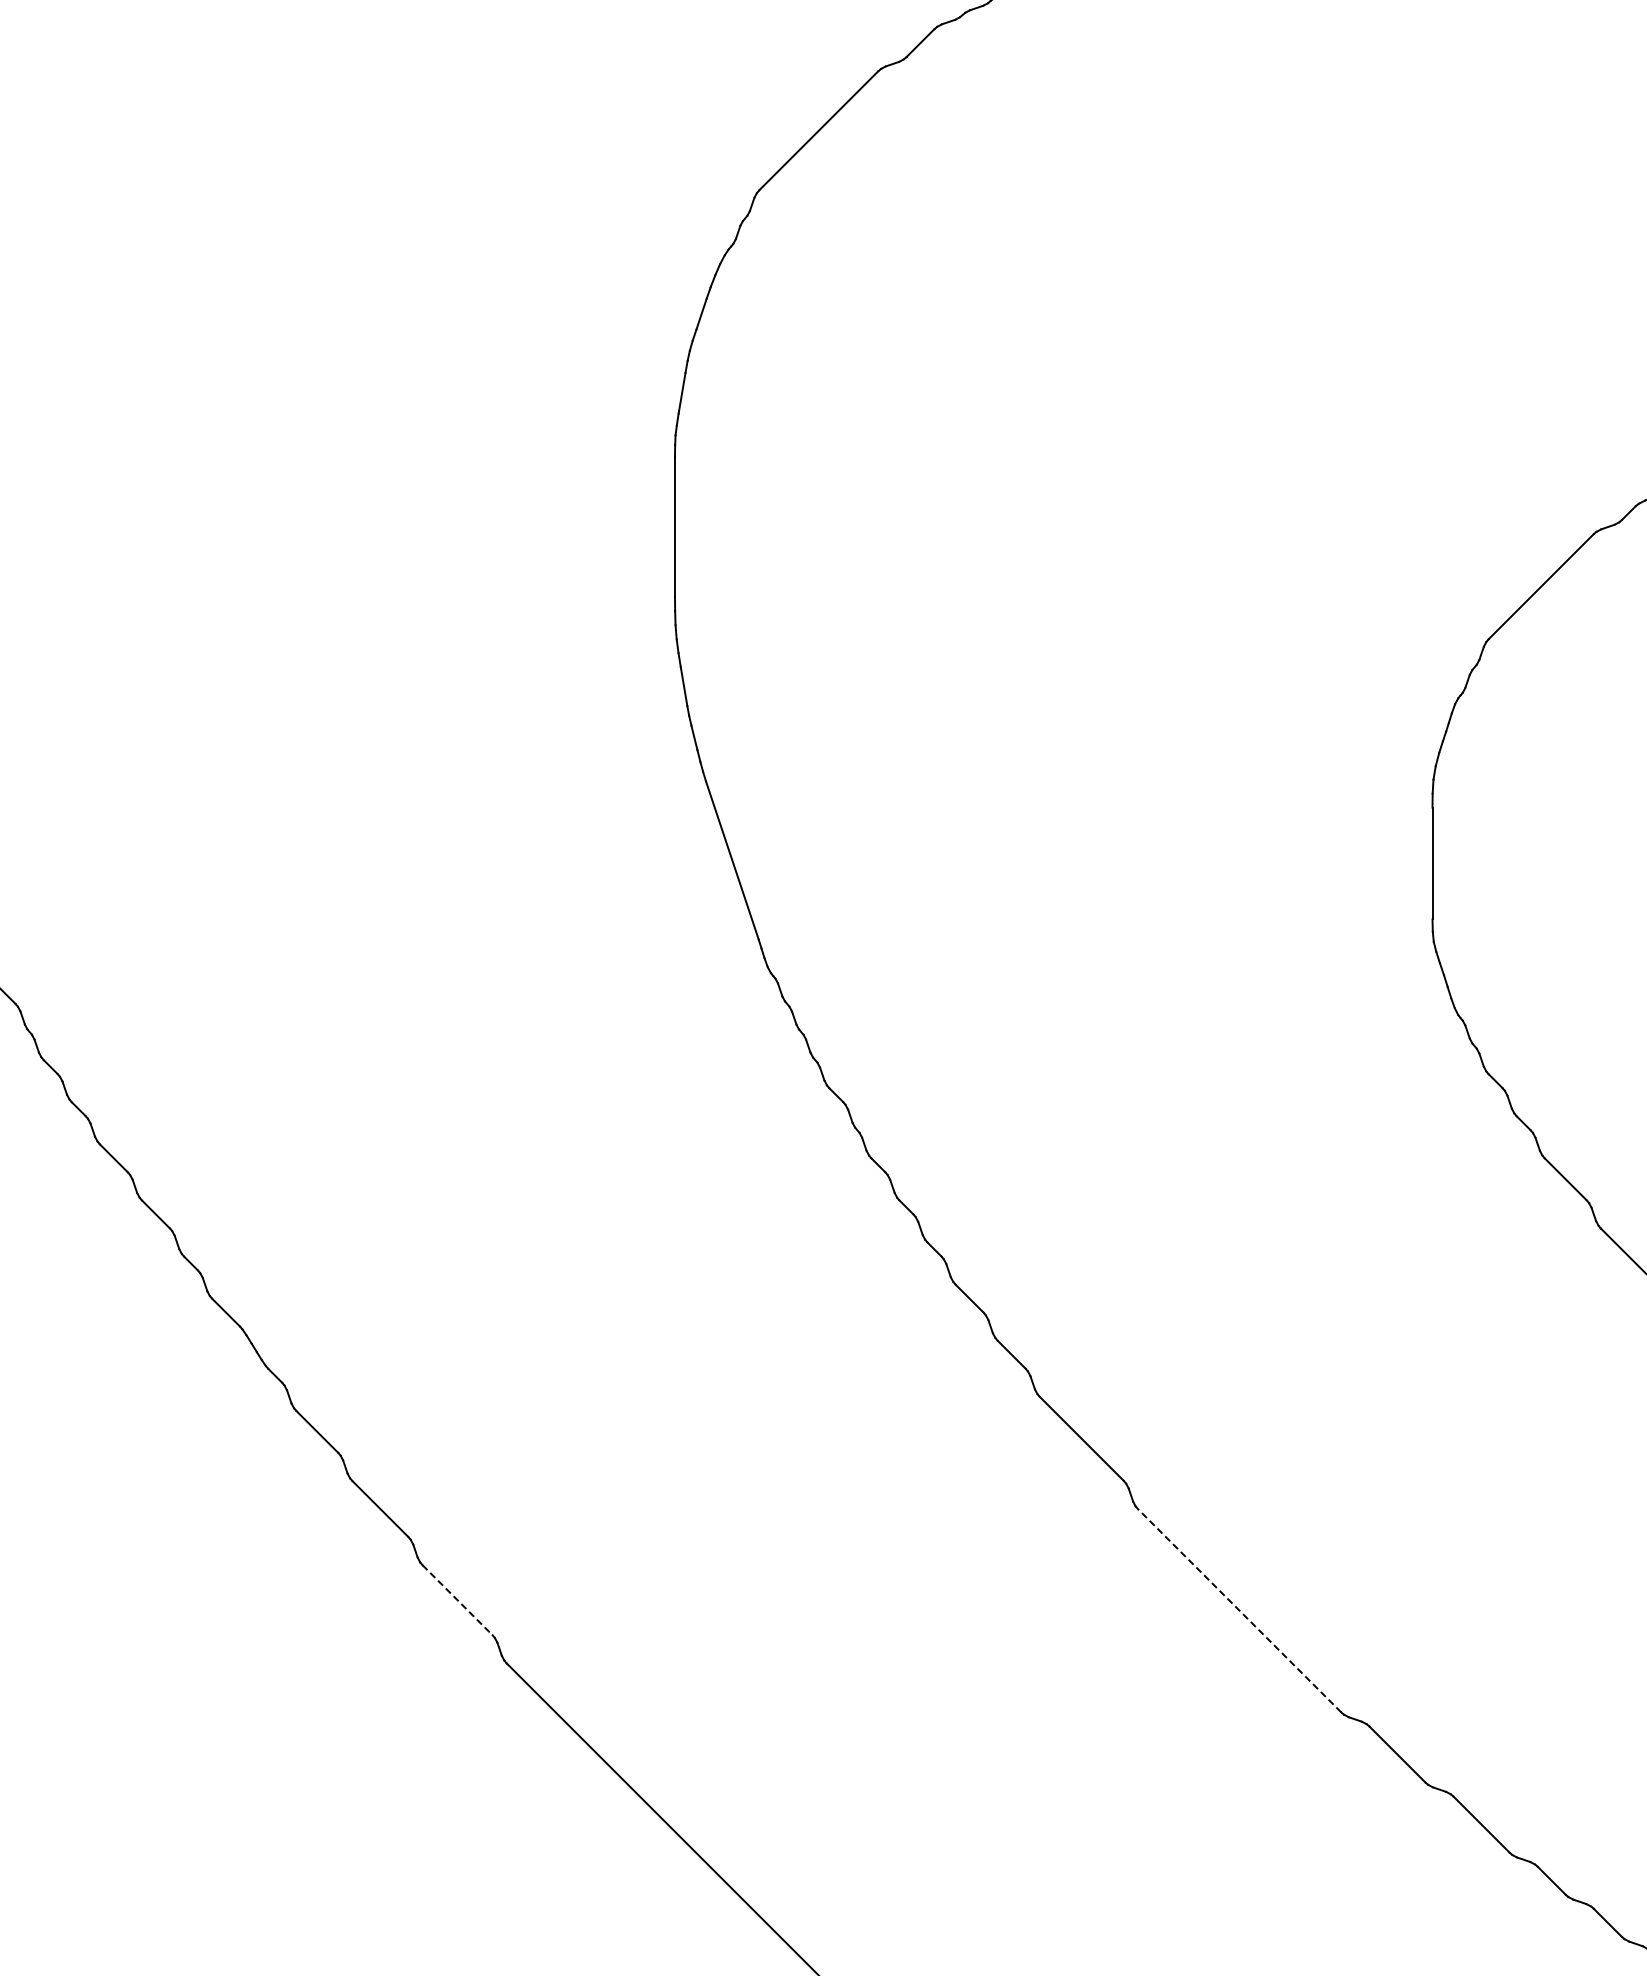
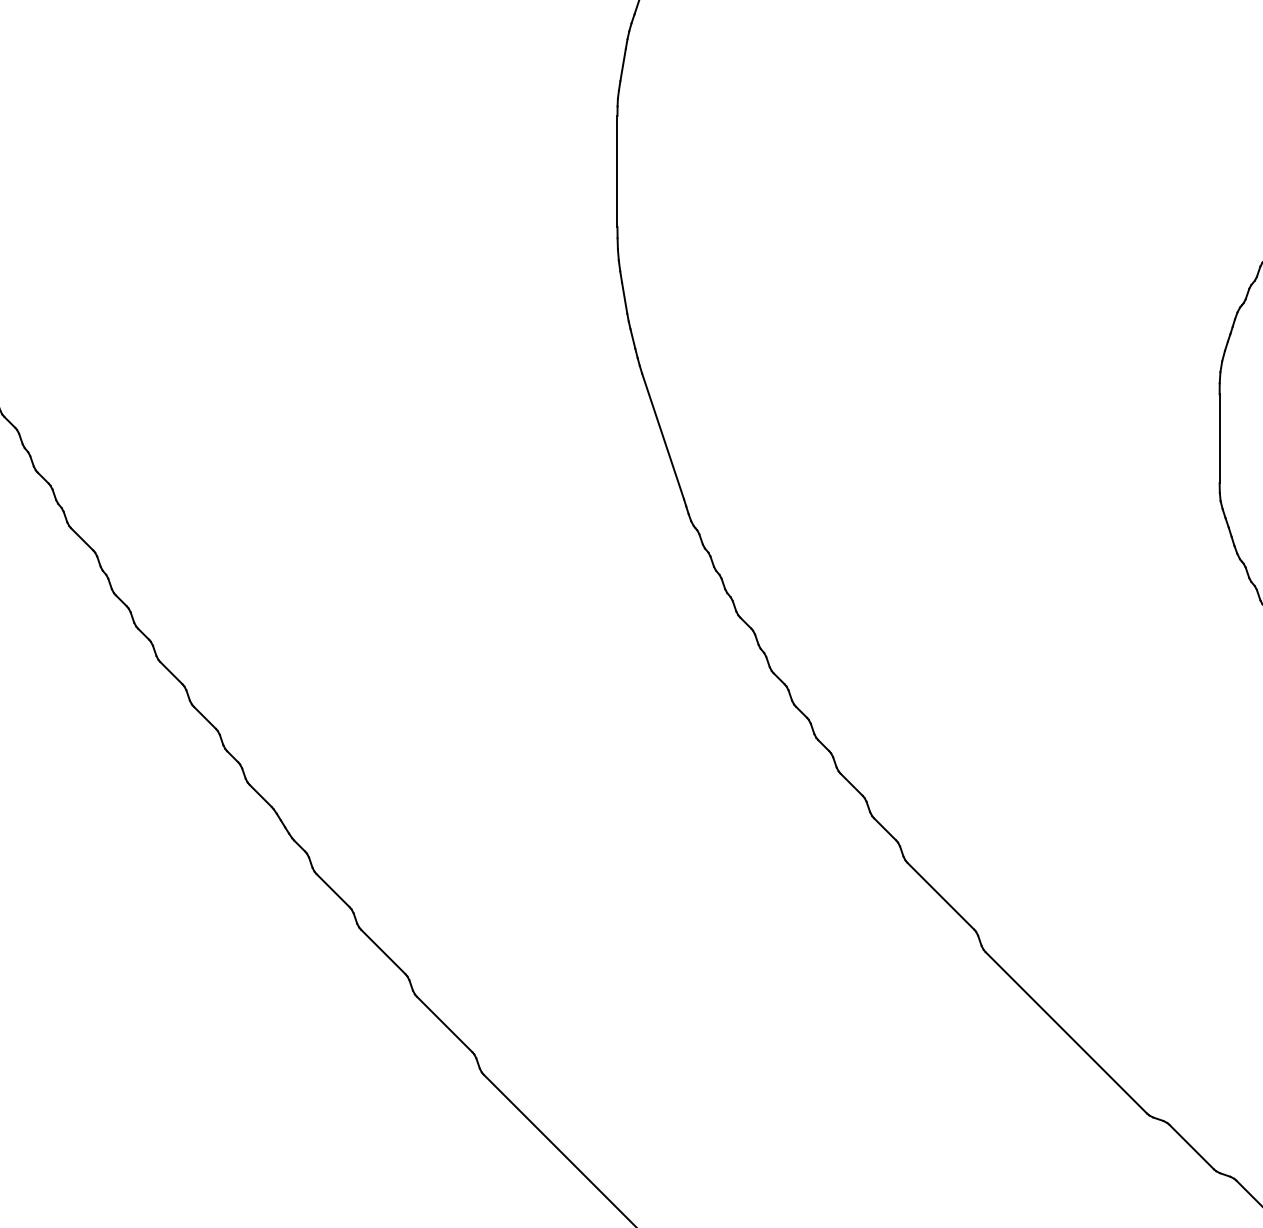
line: (457, 1600) -> (444, 1024), dashed -> solid
line: (1239, 1610) -> (1066, 1032), dashed -> solid

